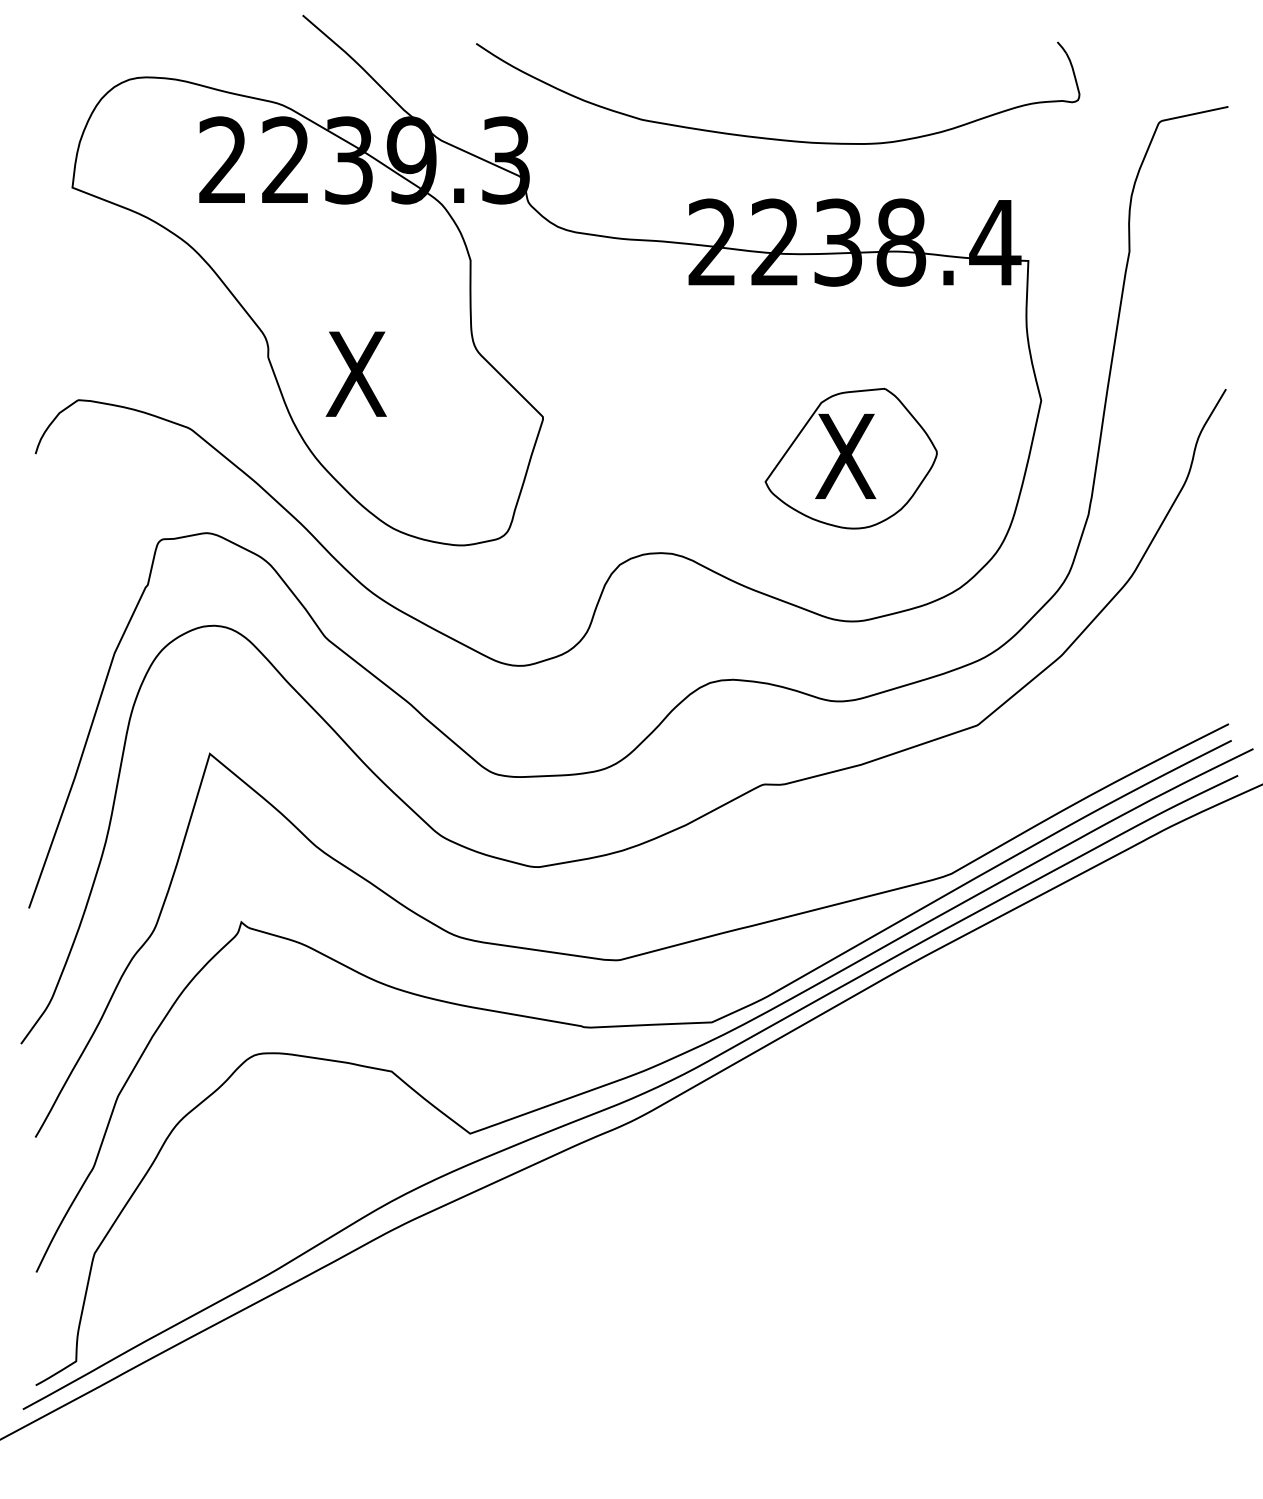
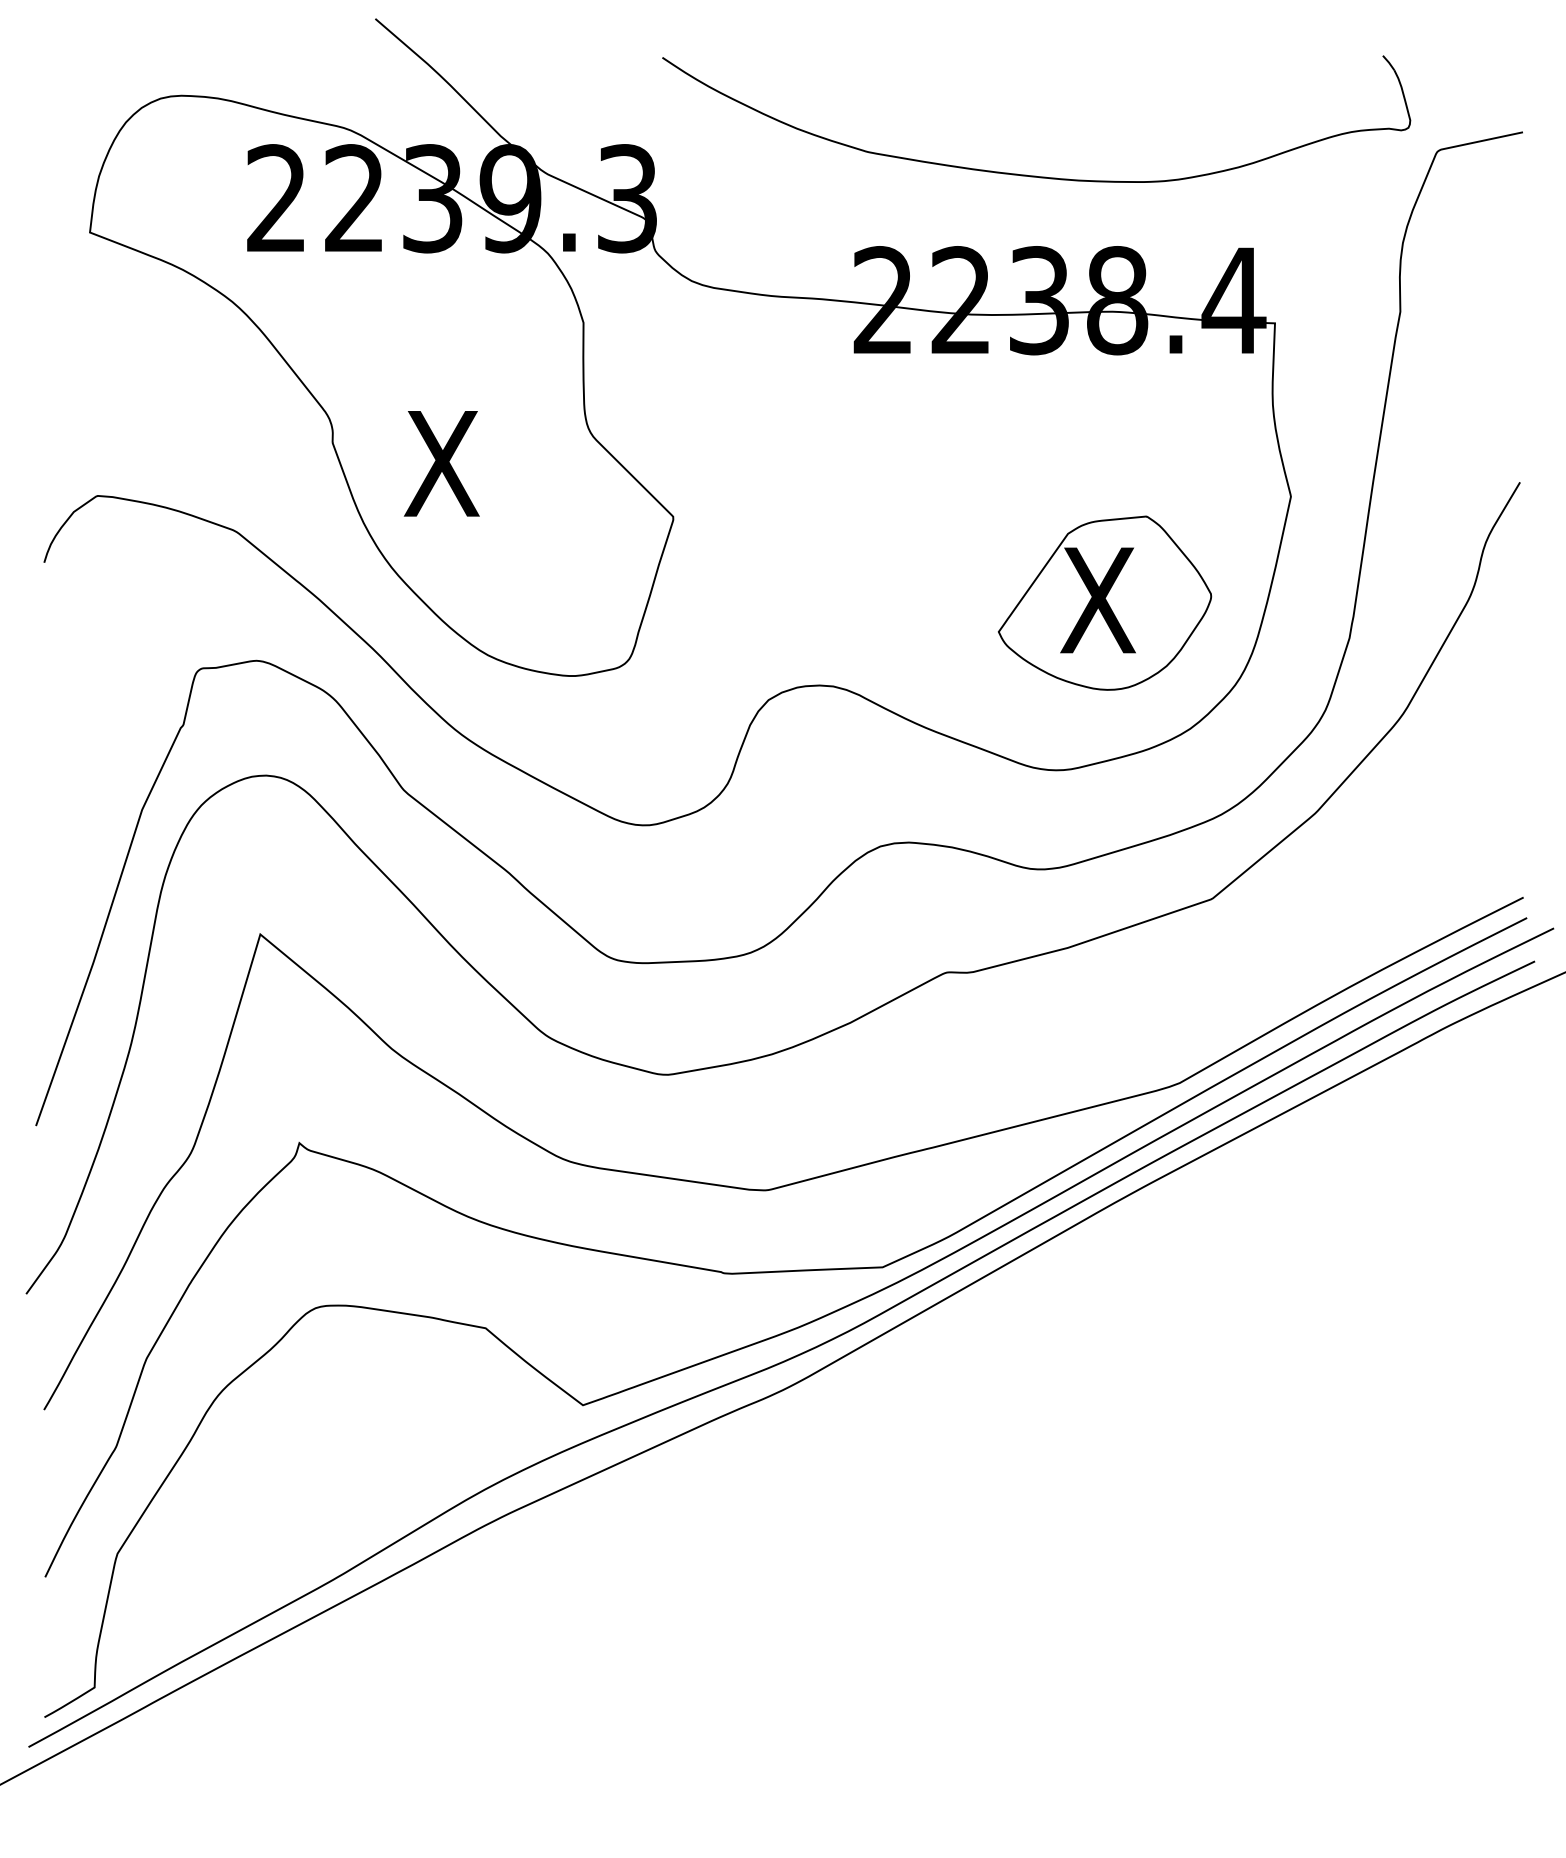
part: (778, 138) -> (1037, 175), moved
part: (850, 458) -> (1104, 602), moved

